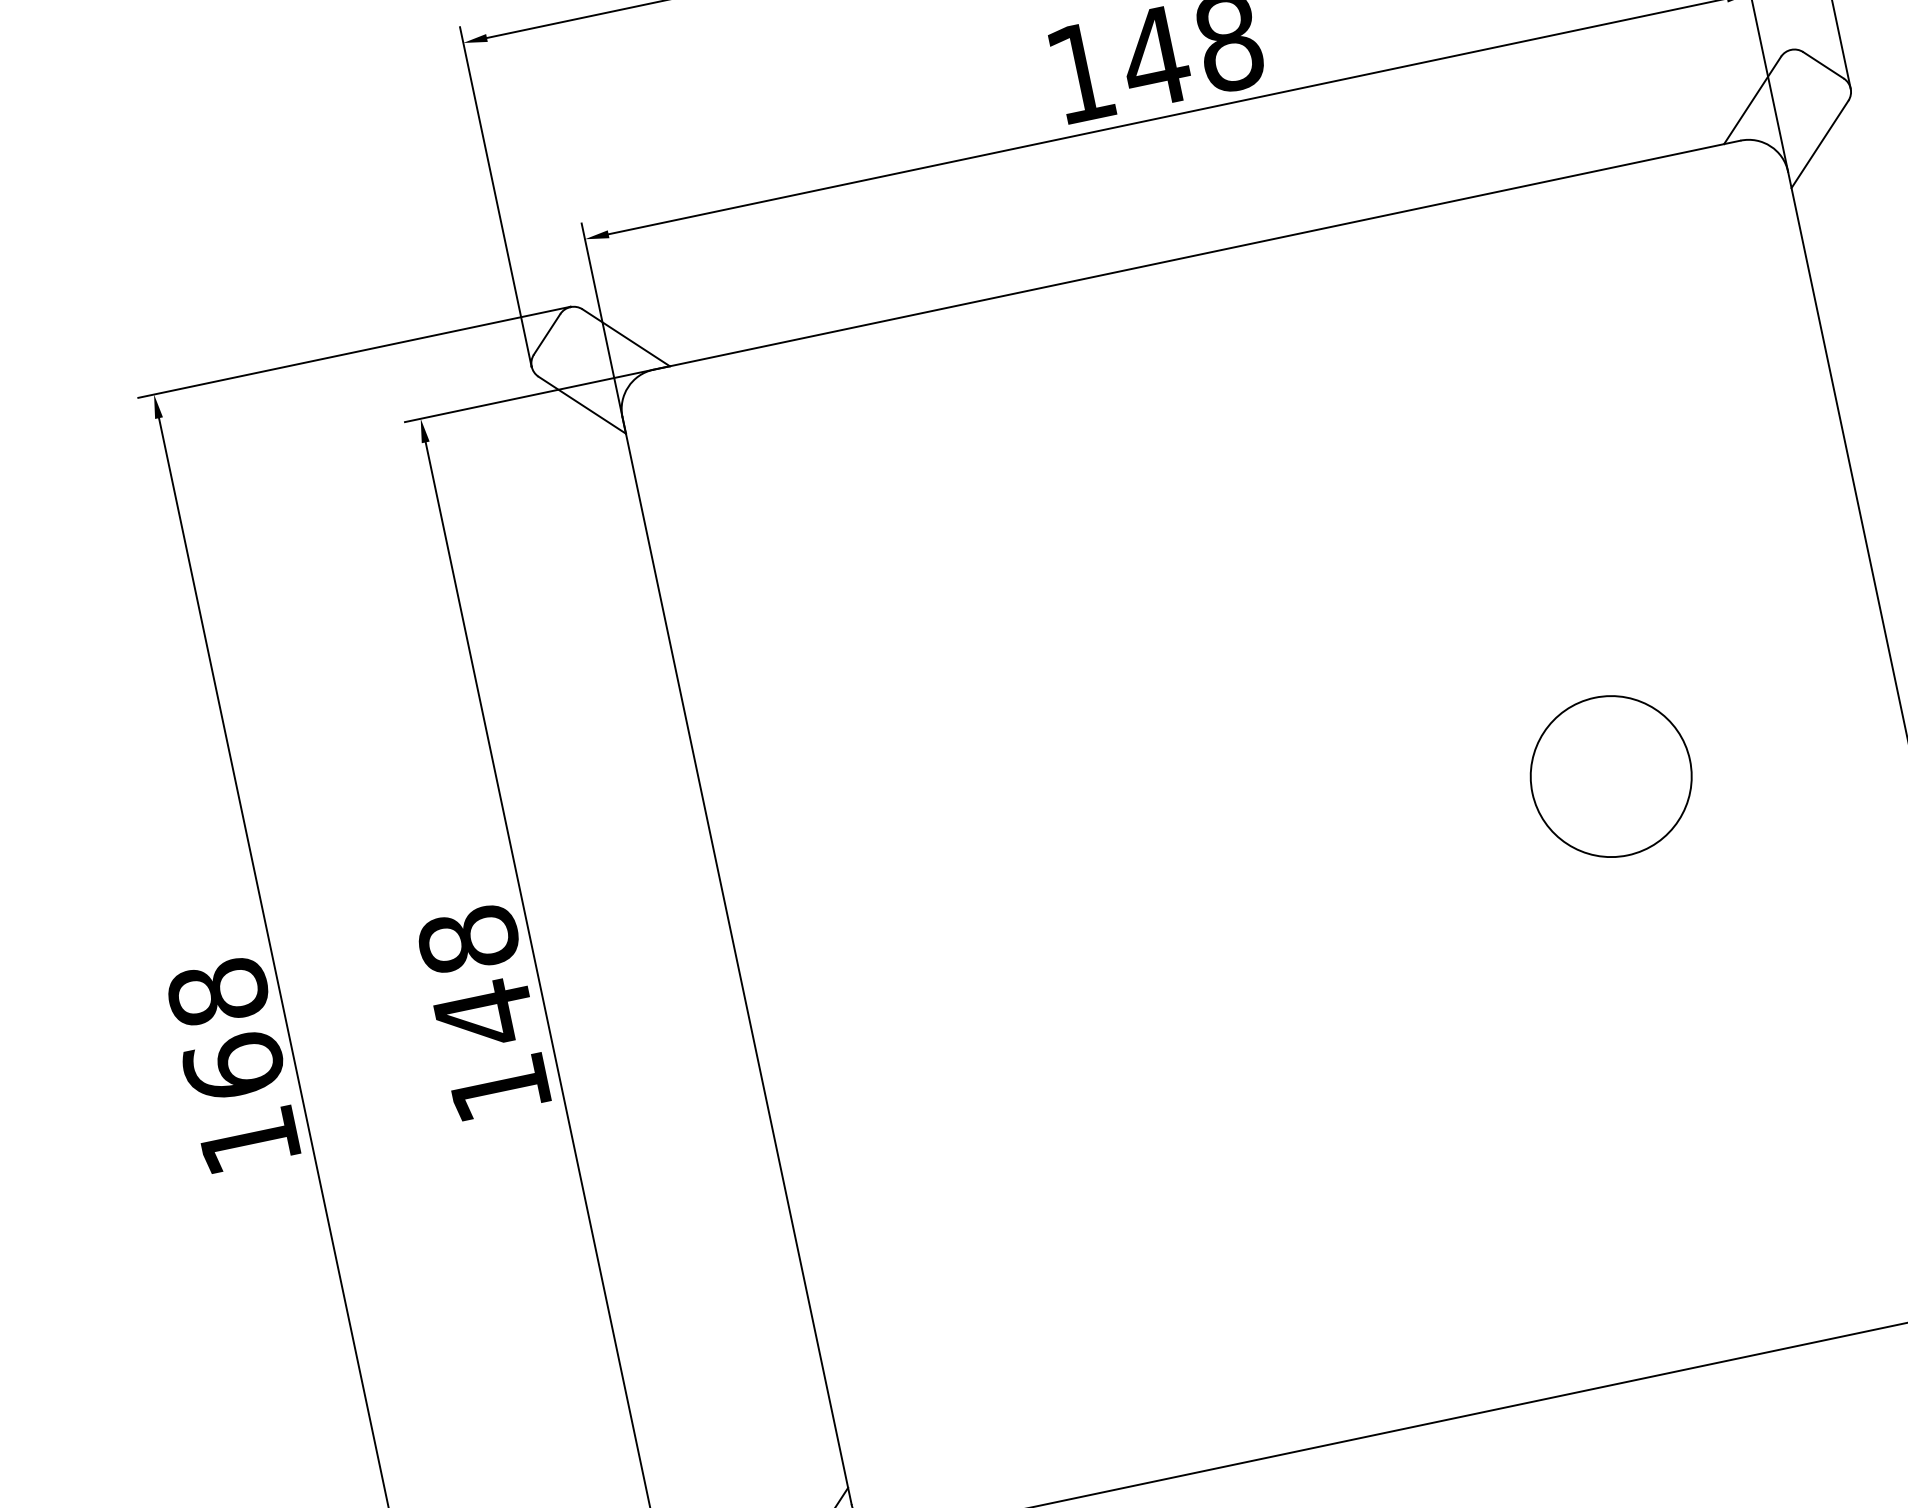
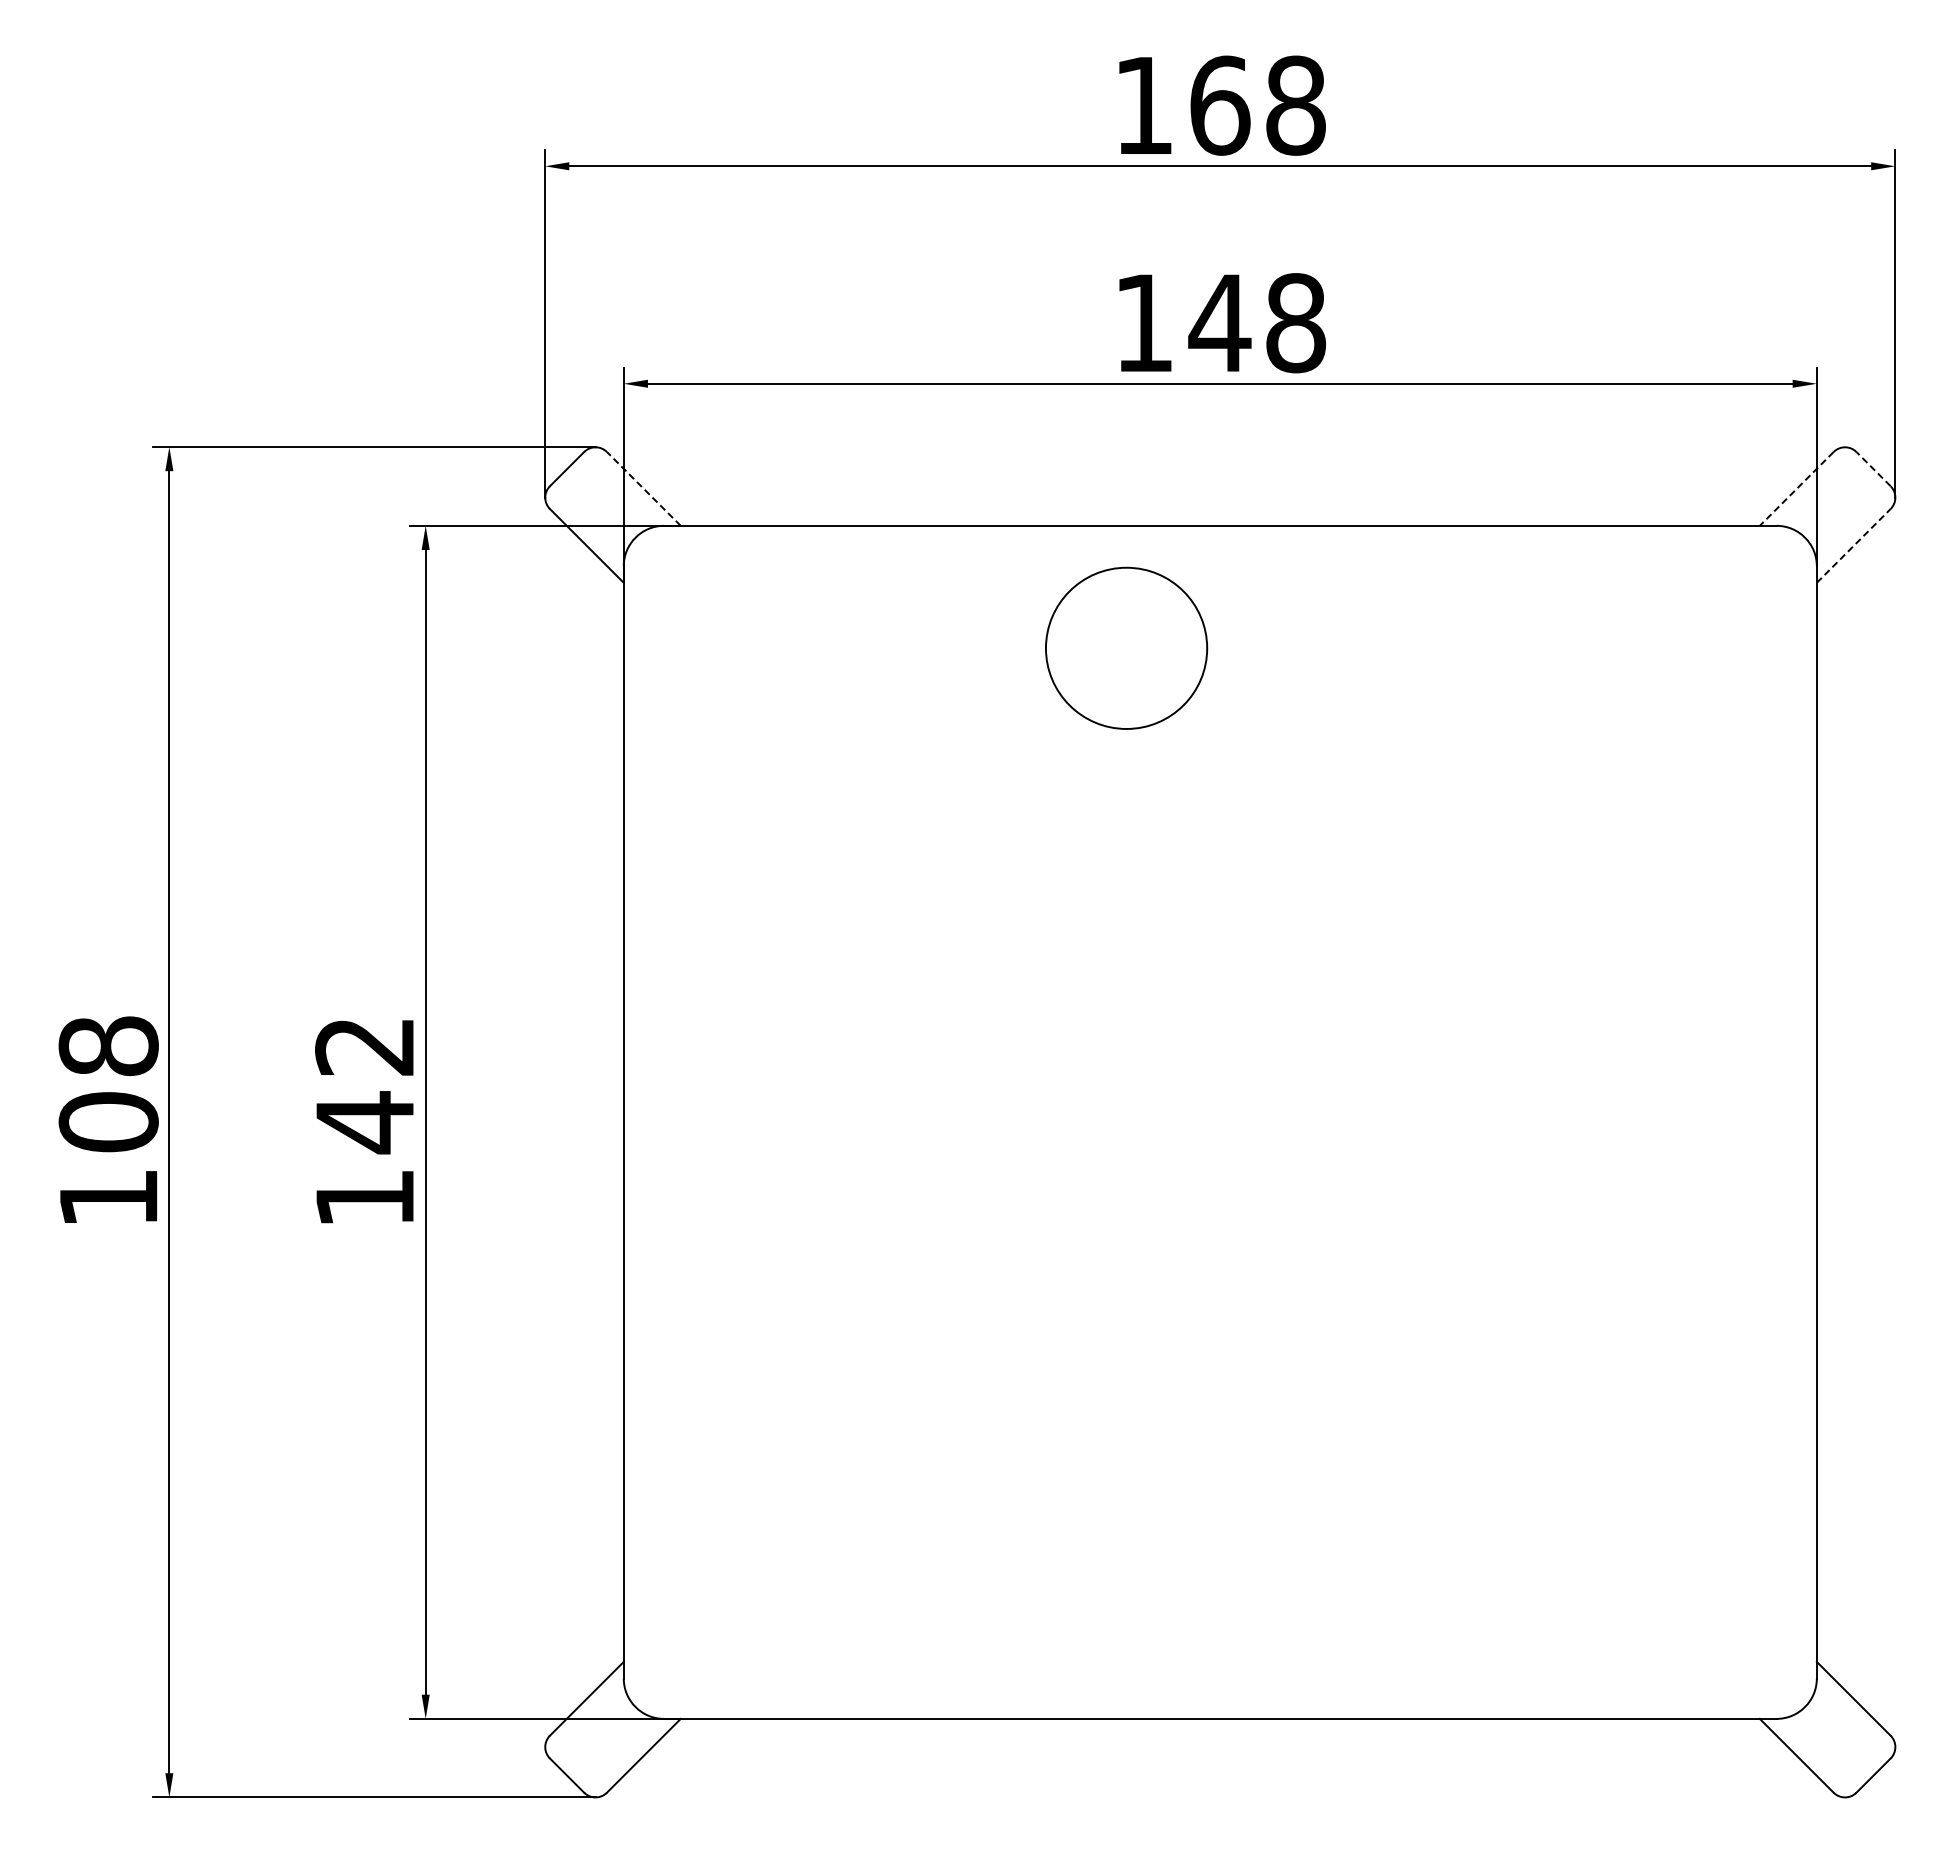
line: (1823, 64) -> (1873, 468), solid -> dashed
line: (1752, 101) -> (1796, 489), solid -> dashed
line: (1820, 143) -> (1854, 545), solid -> dashed
line: (625, 337) -> (643, 488), solid -> dashed
circle: (1610, 775) -> (1126, 647), moved
text: (469, 939) -> (365, 1046), 148 -> 142
text: (233, 1066) -> (108, 1121), 168 -> 108

